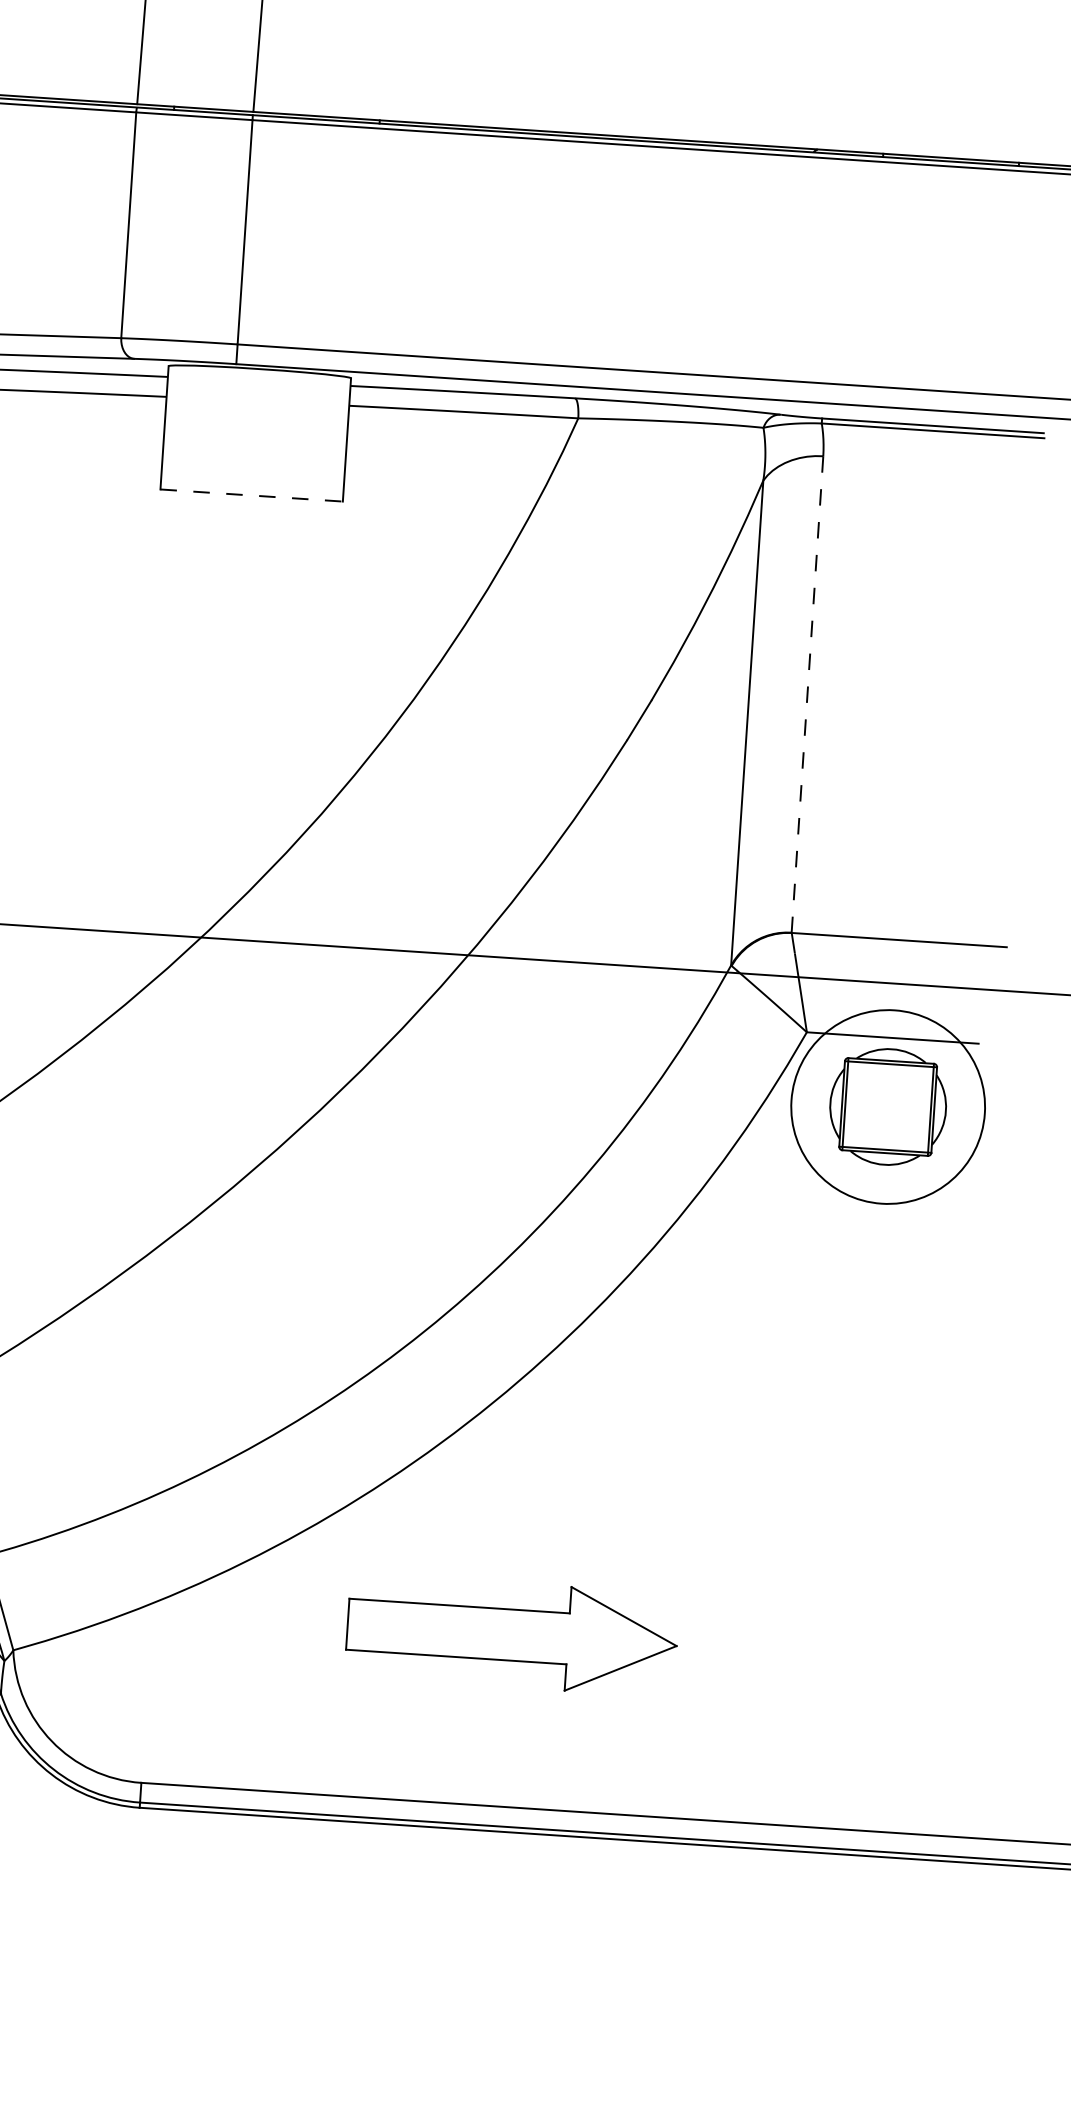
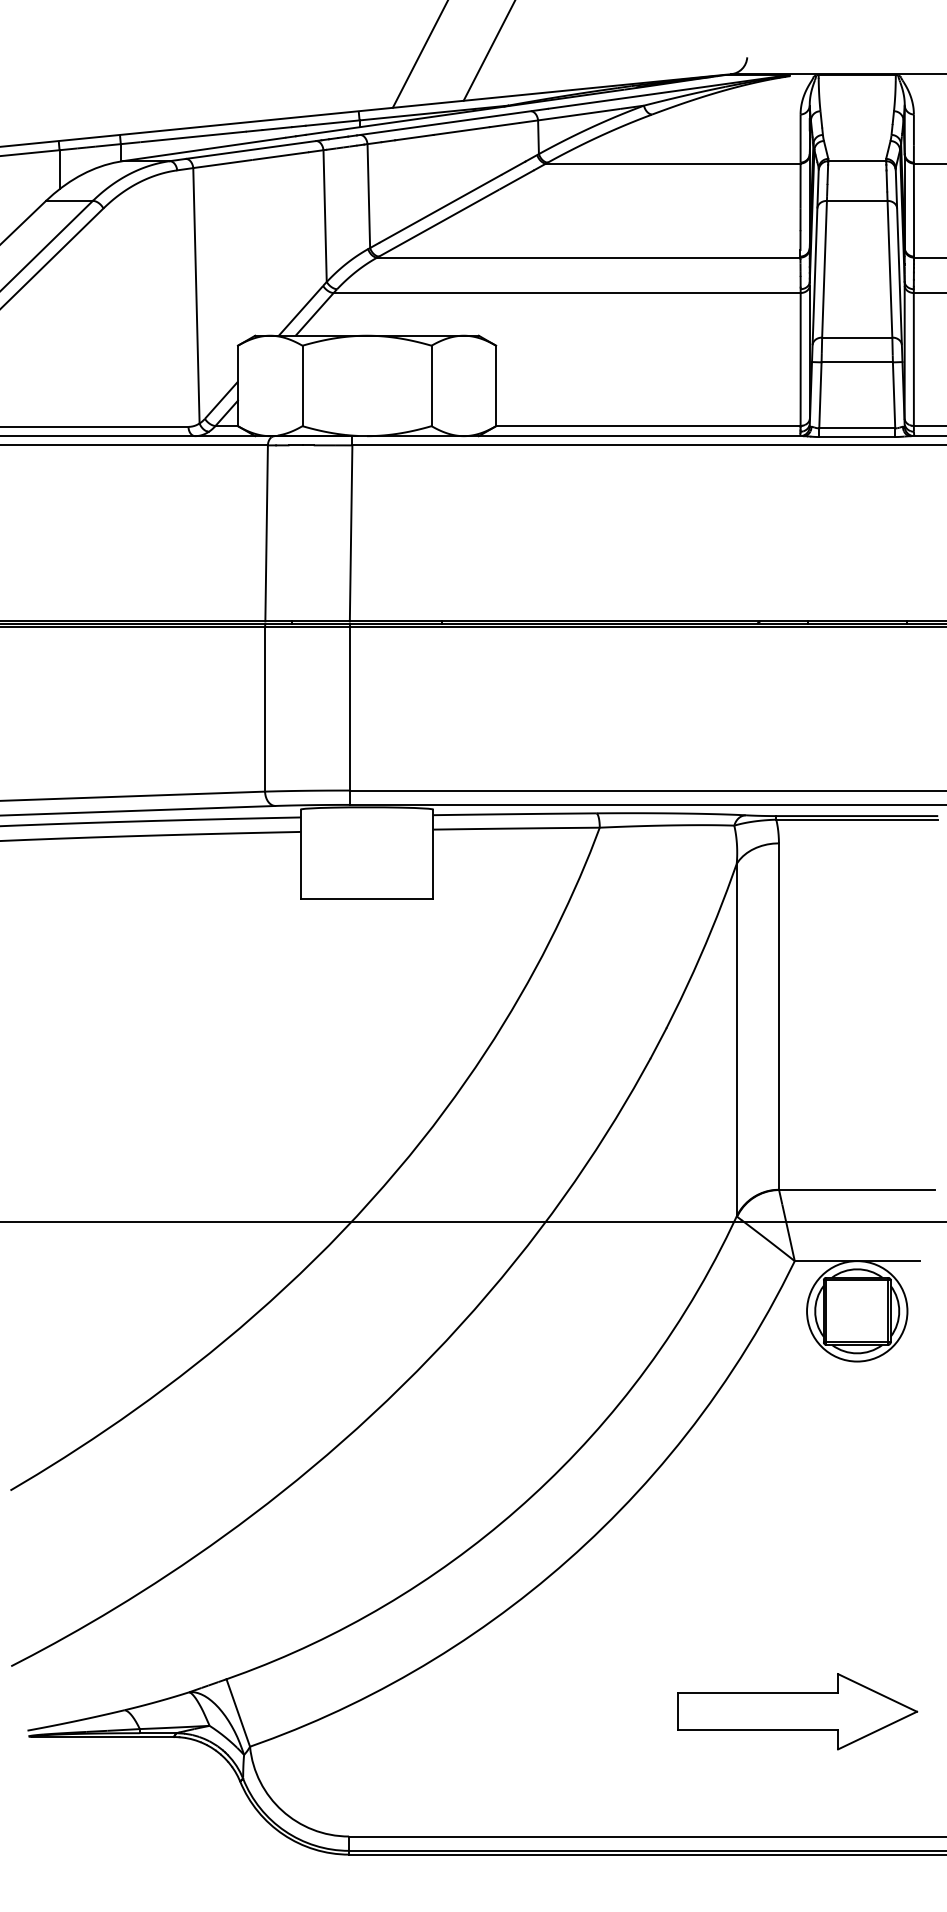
line: (252, 495) -> (367, 899), dashed -> solid
line: (806, 695) -> (778, 1017), dashed -> solid
circle: (888, 1107) -> (857, 1311), size x0.71
part: (512, 1634) -> (797, 1711), moved

